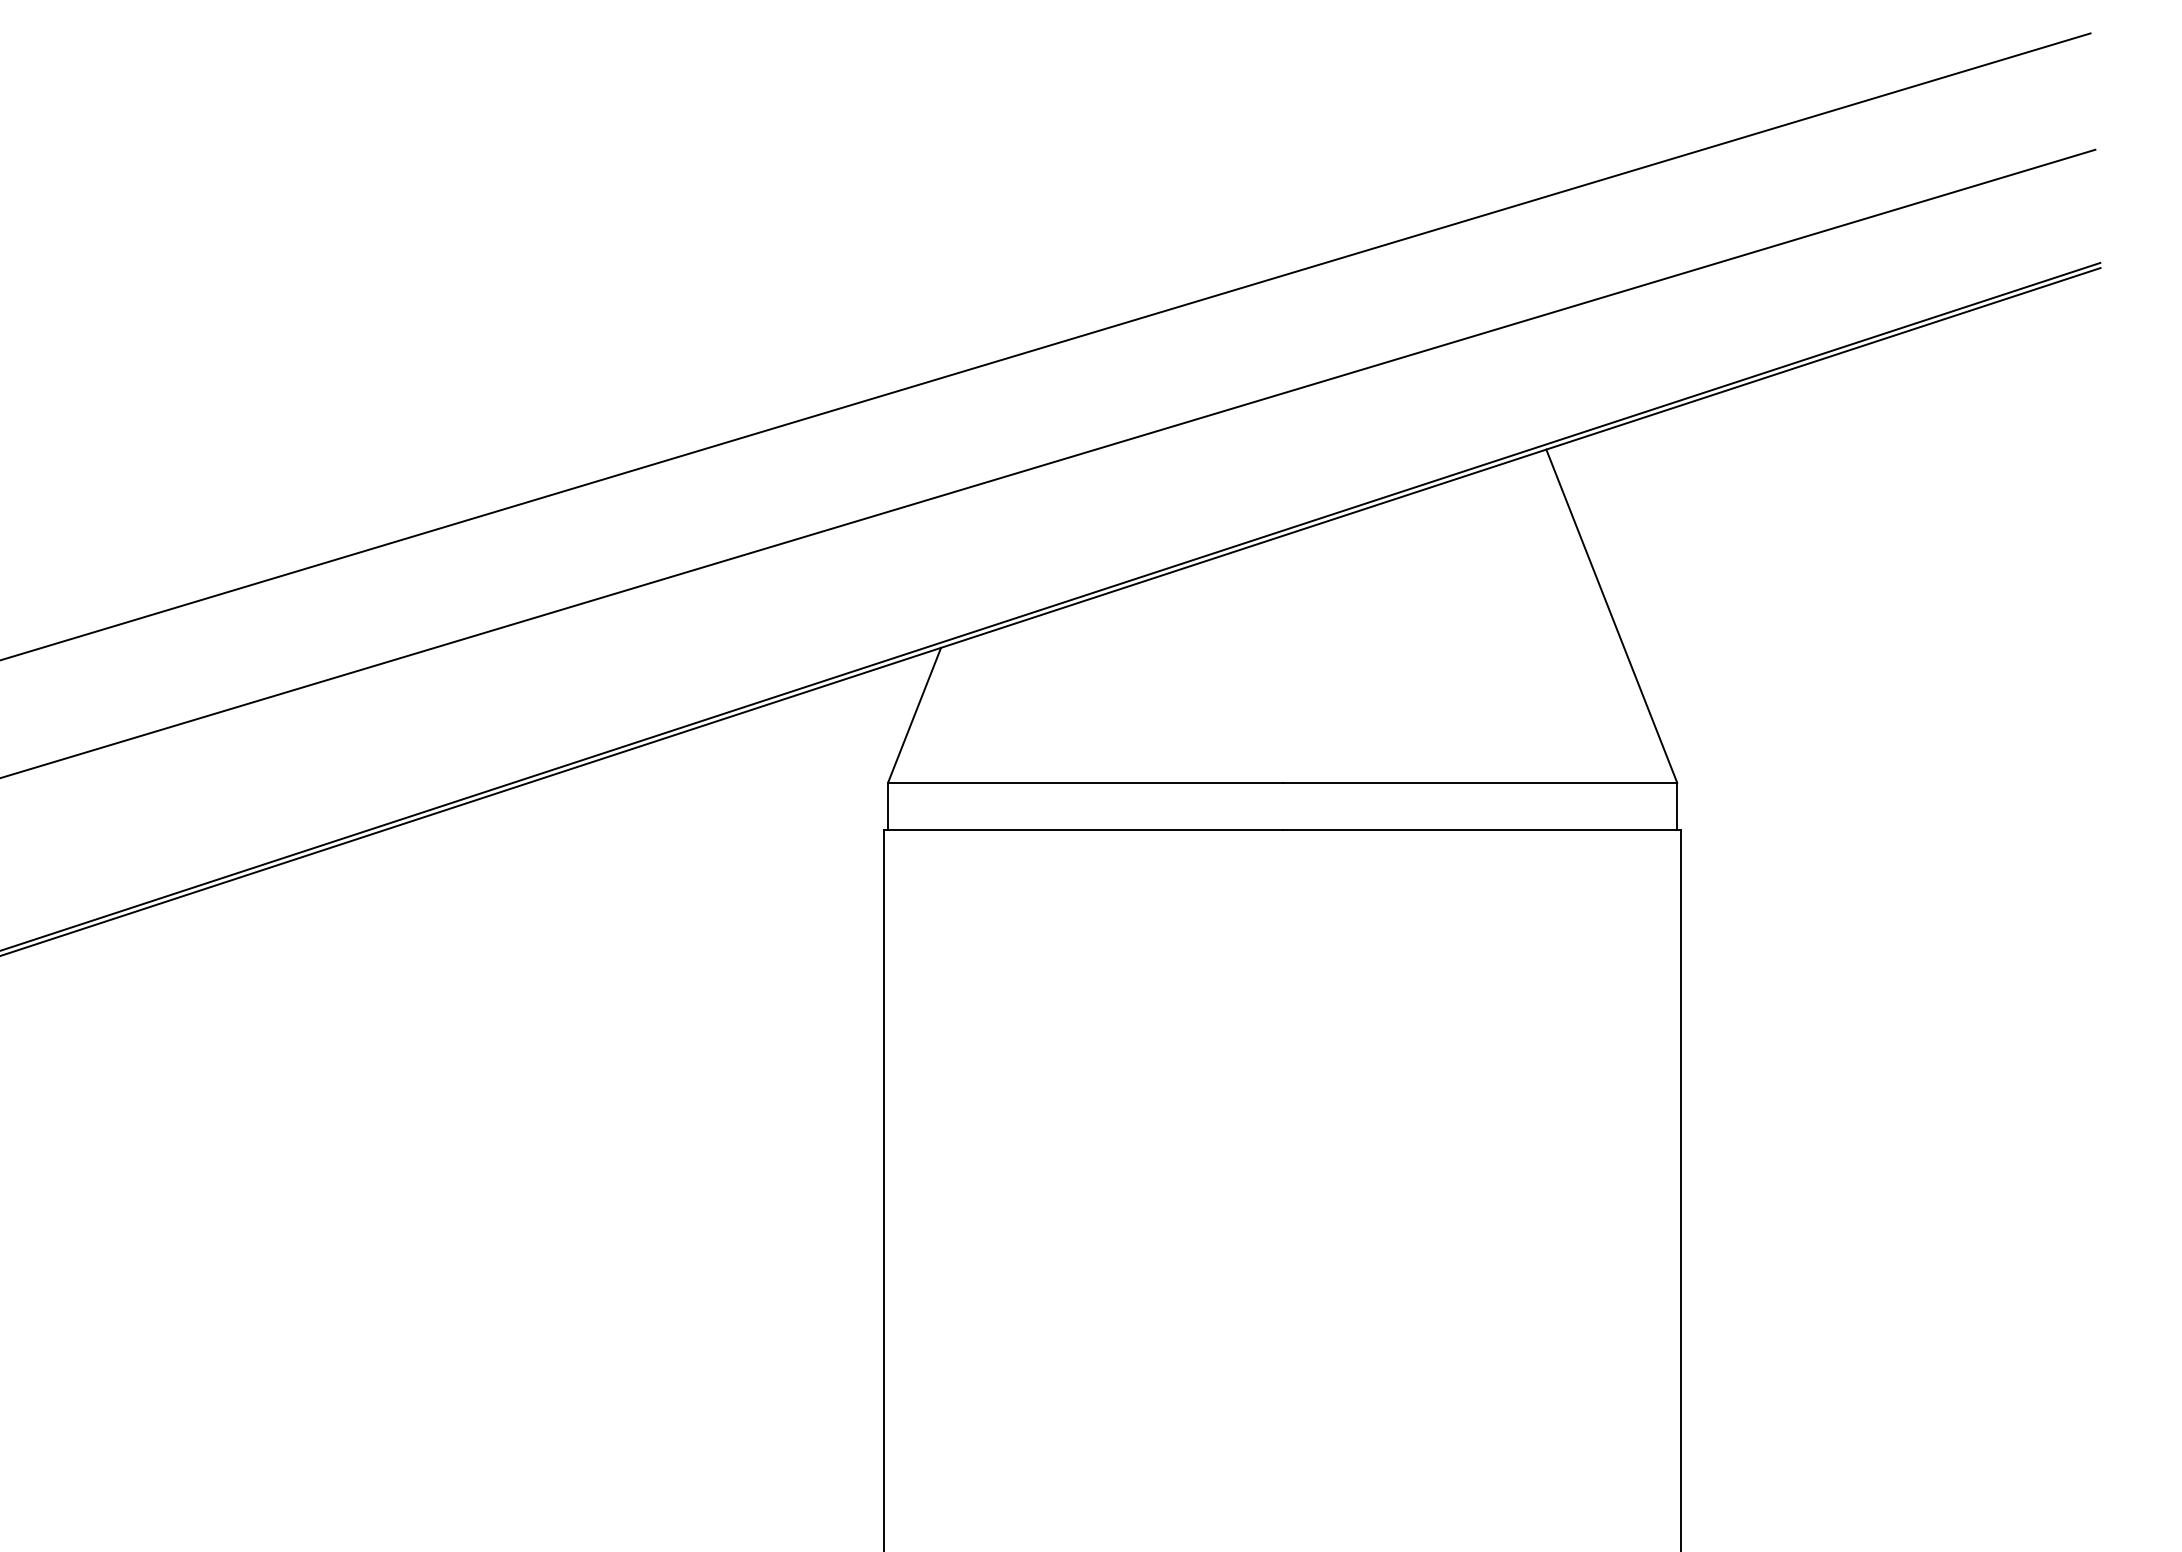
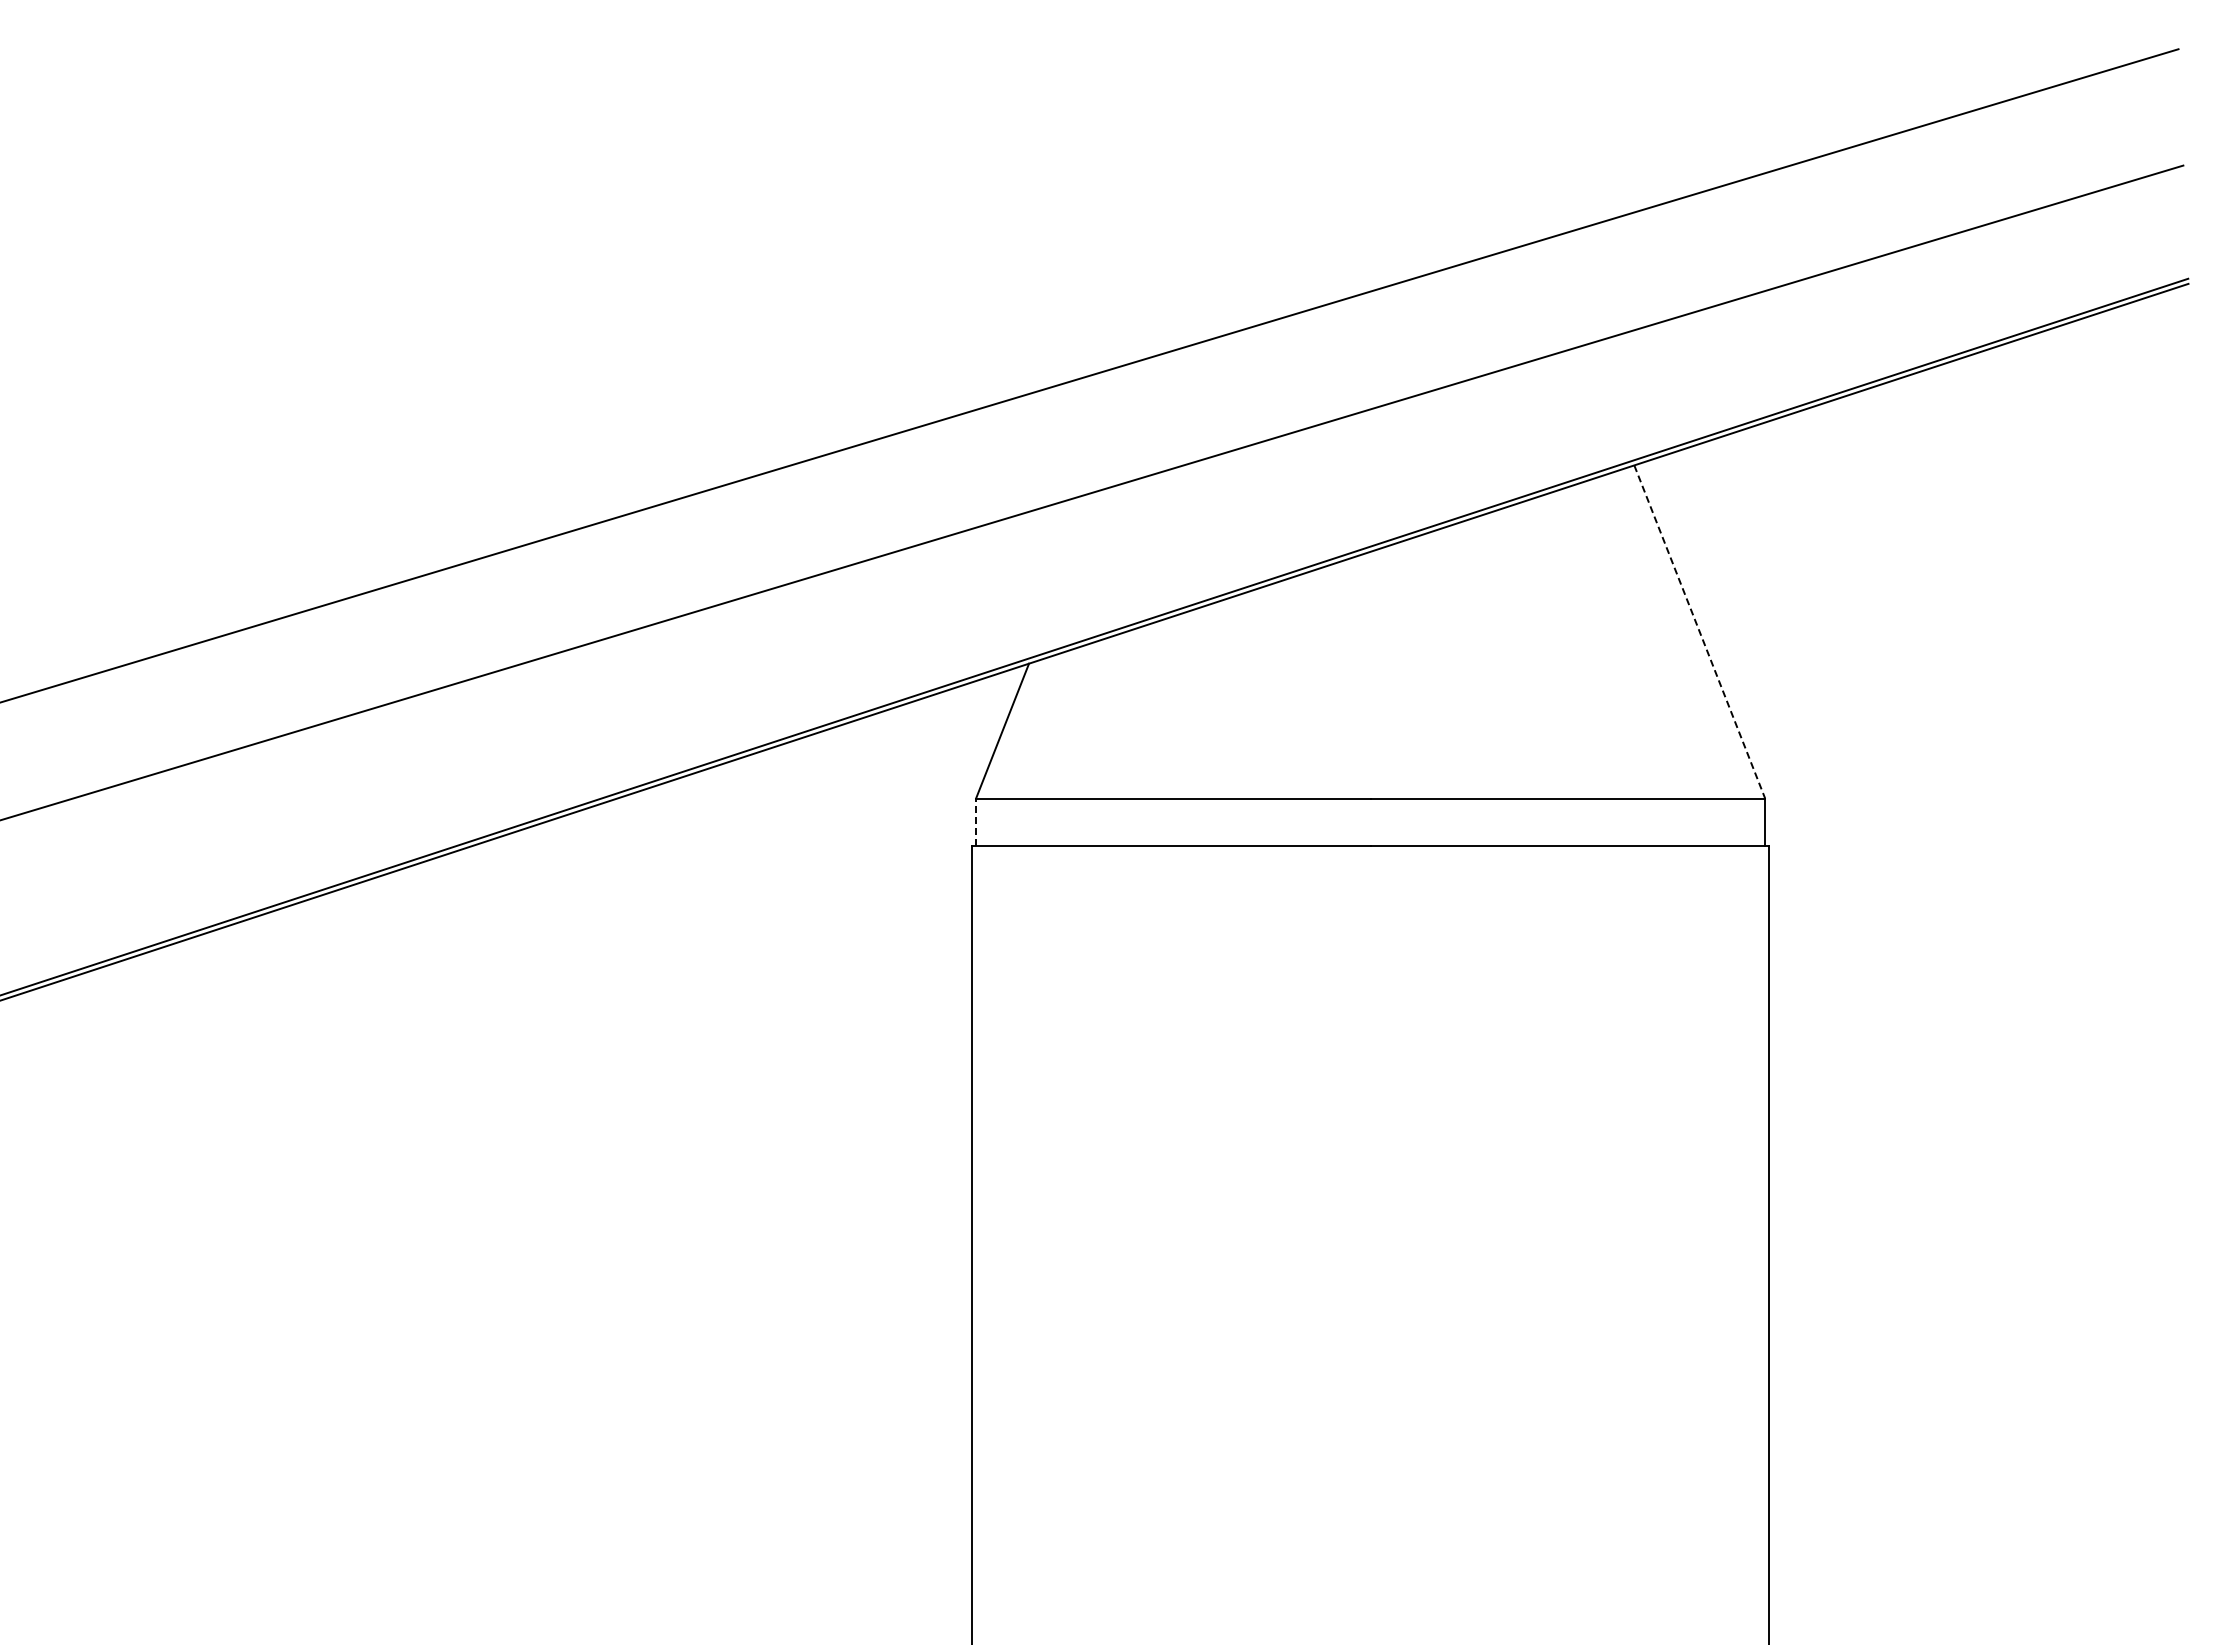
line: (1611, 616) -> (1699, 632), solid -> dashed
line: (888, 805) -> (976, 821), solid -> dashed

